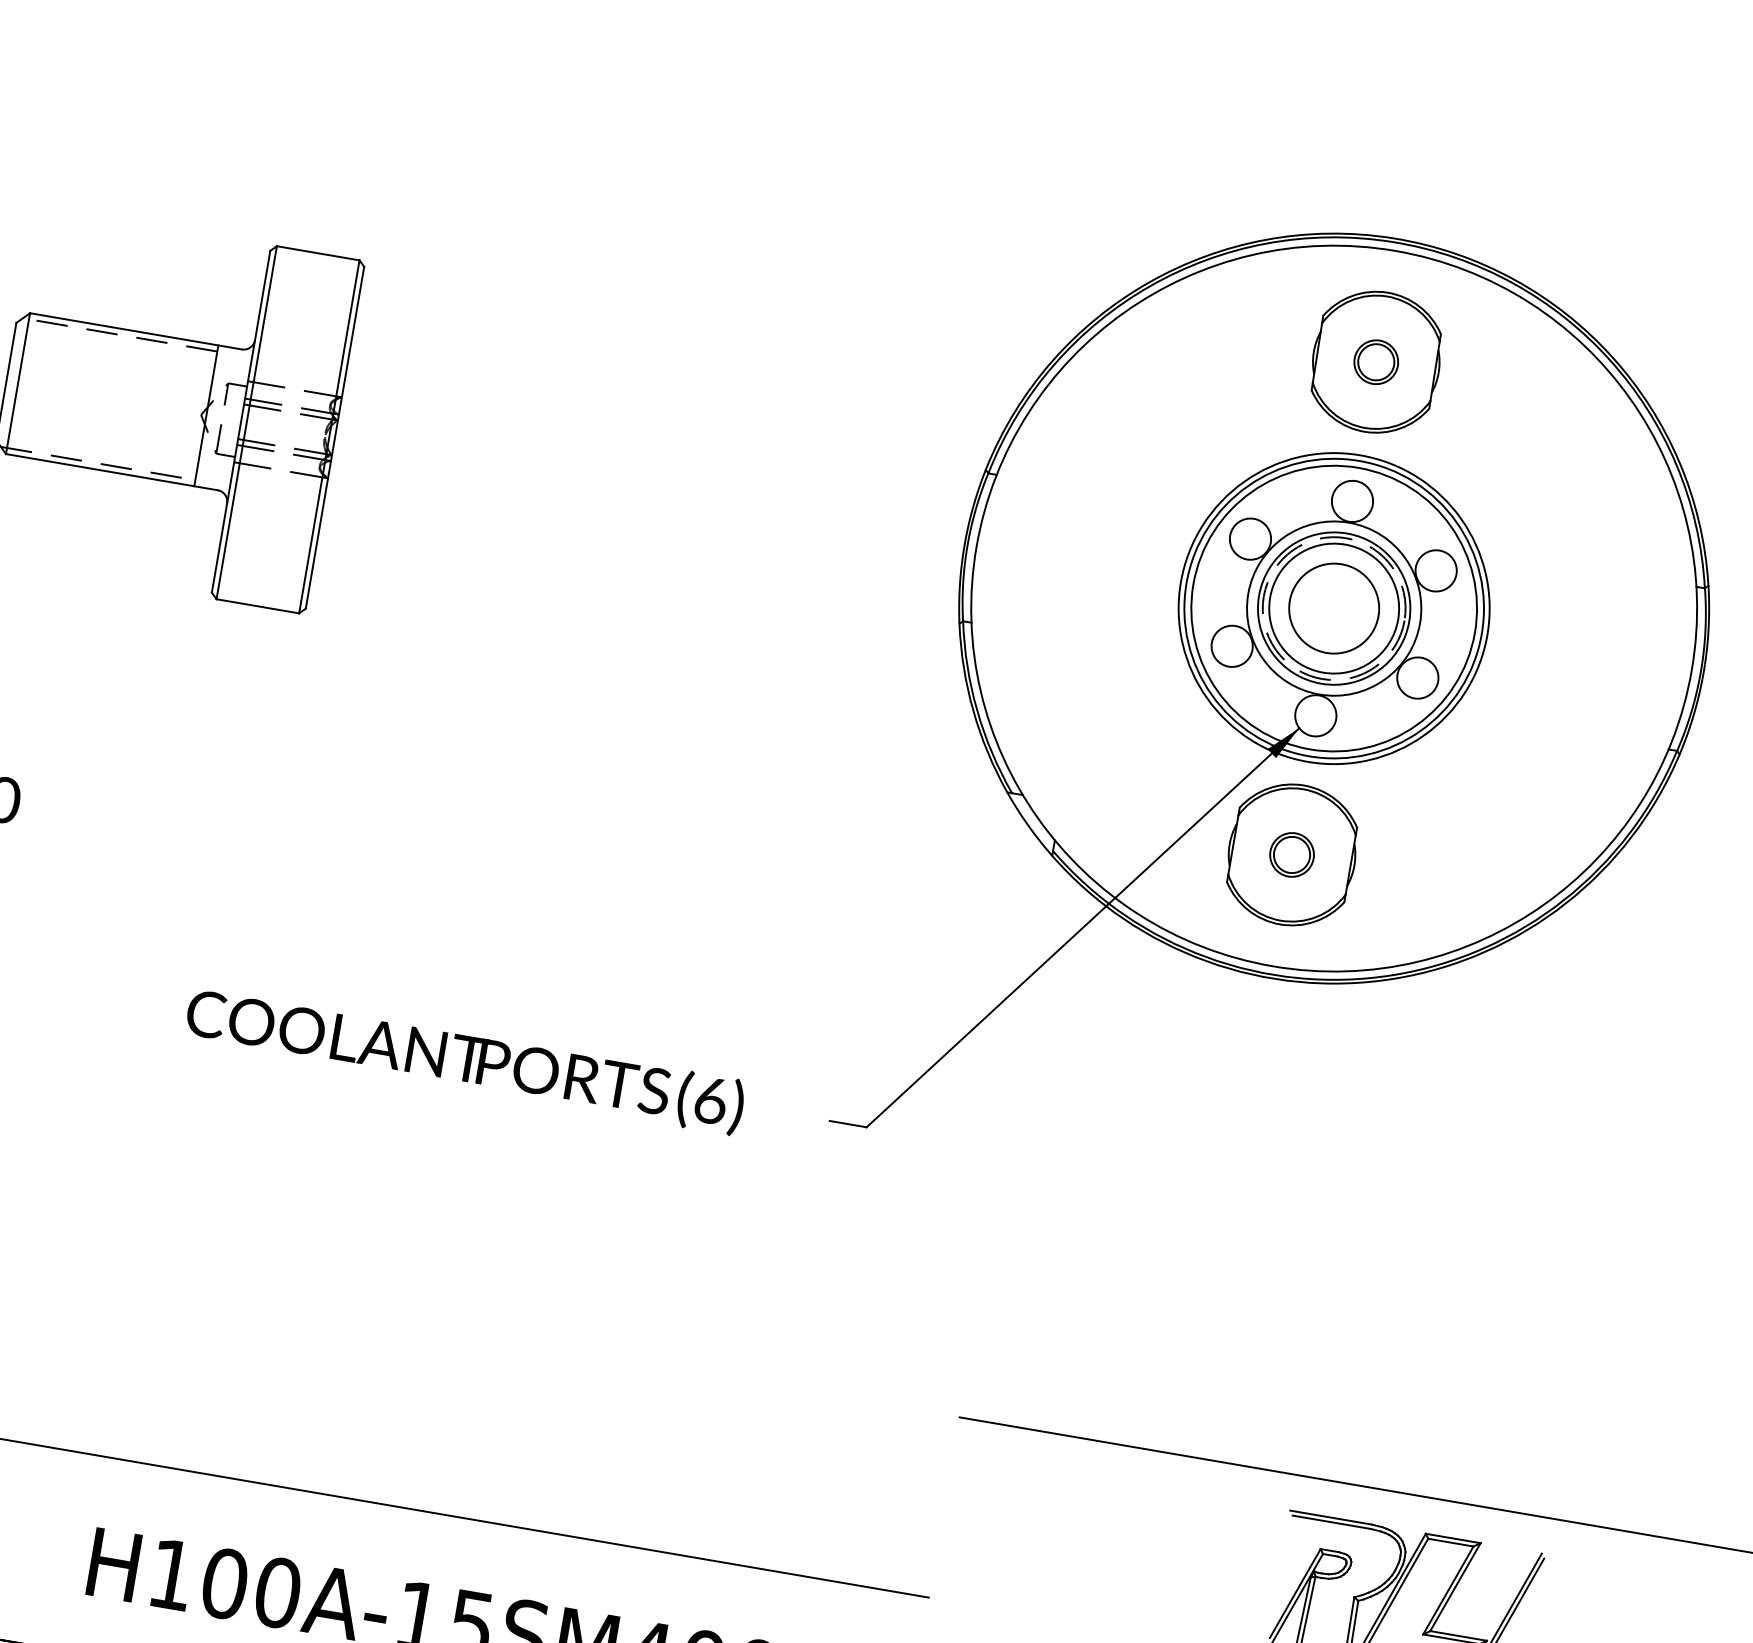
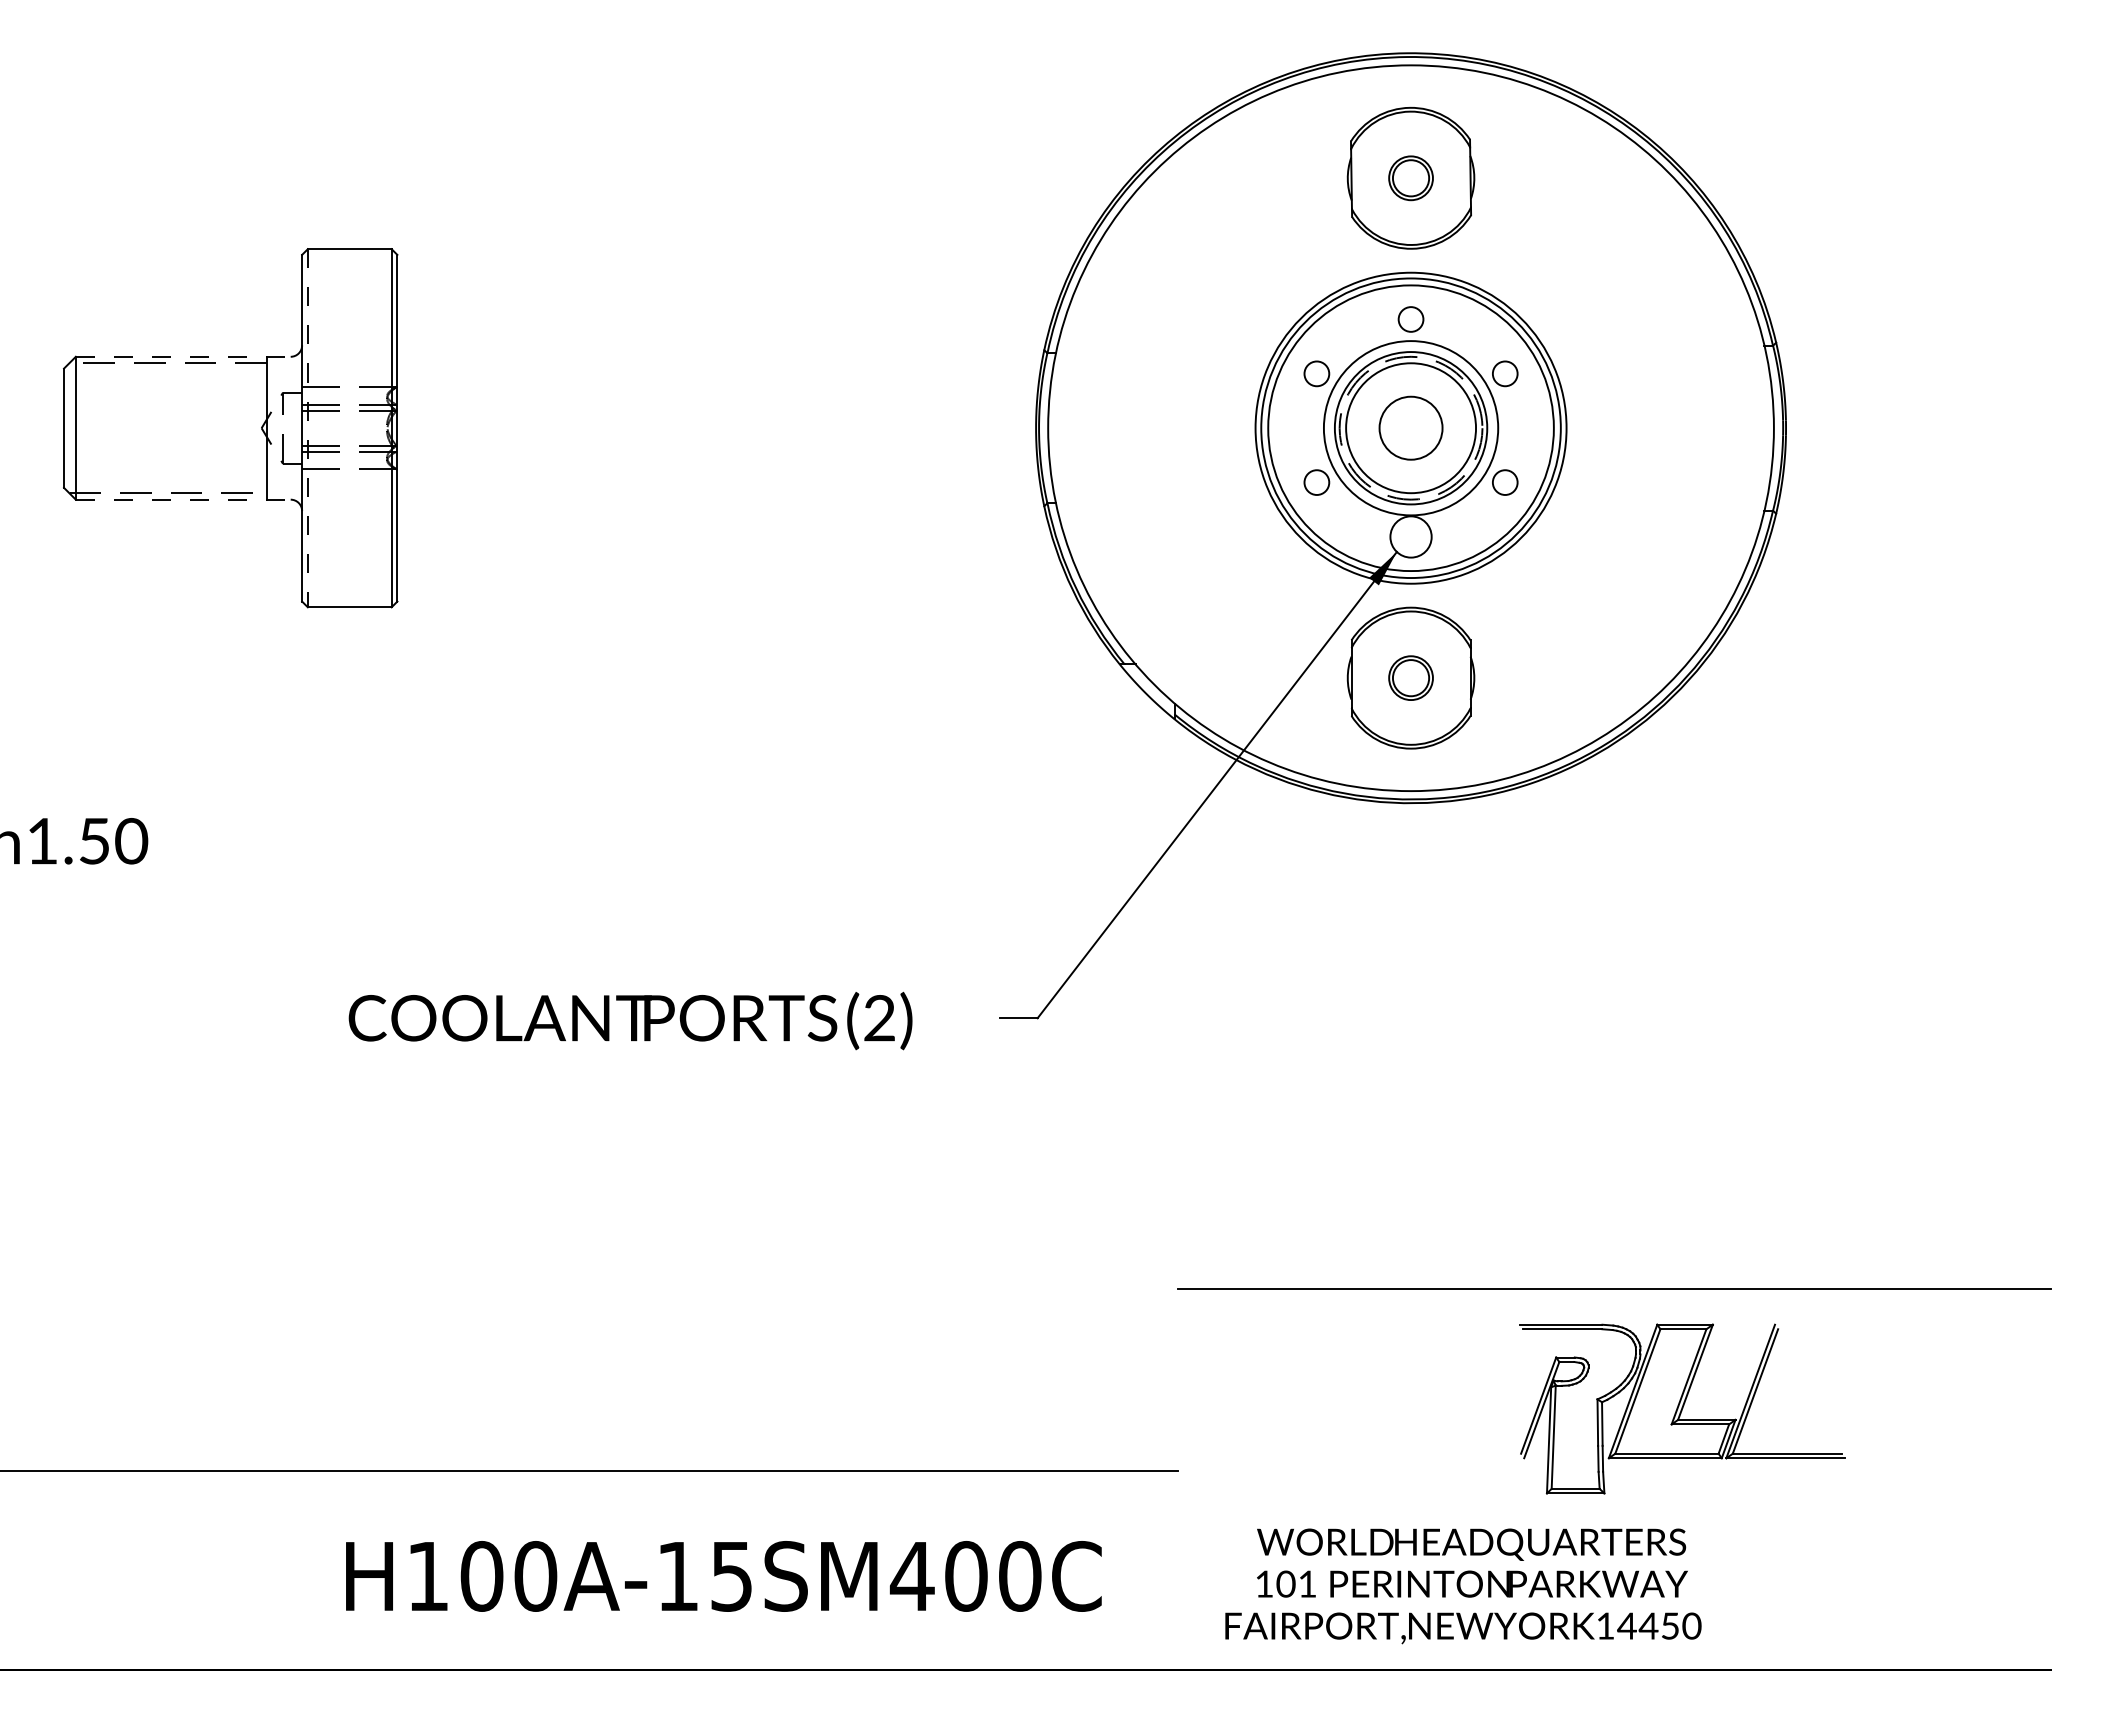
line: (136, 331) -> (183, 356), solid -> dashed
line: (246, 422) -> (307, 428), solid -> dashed
line: (112, 472) -> (183, 499), solid -> dashed
circle: (1351, 501) -> (1410, 319), size x0.6
circle: (1250, 538) -> (1316, 373), size x0.6
circle: (1435, 570) -> (1504, 373), size x0.6
circle: (1334, 608) -> (1411, 428), size x0.7
circle: (1231, 646) -> (1316, 482), size x0.6
circle: (1417, 677) -> (1504, 482), size x0.6
text: (710, 1100) -> (879, 1018), (6) -> (2)

